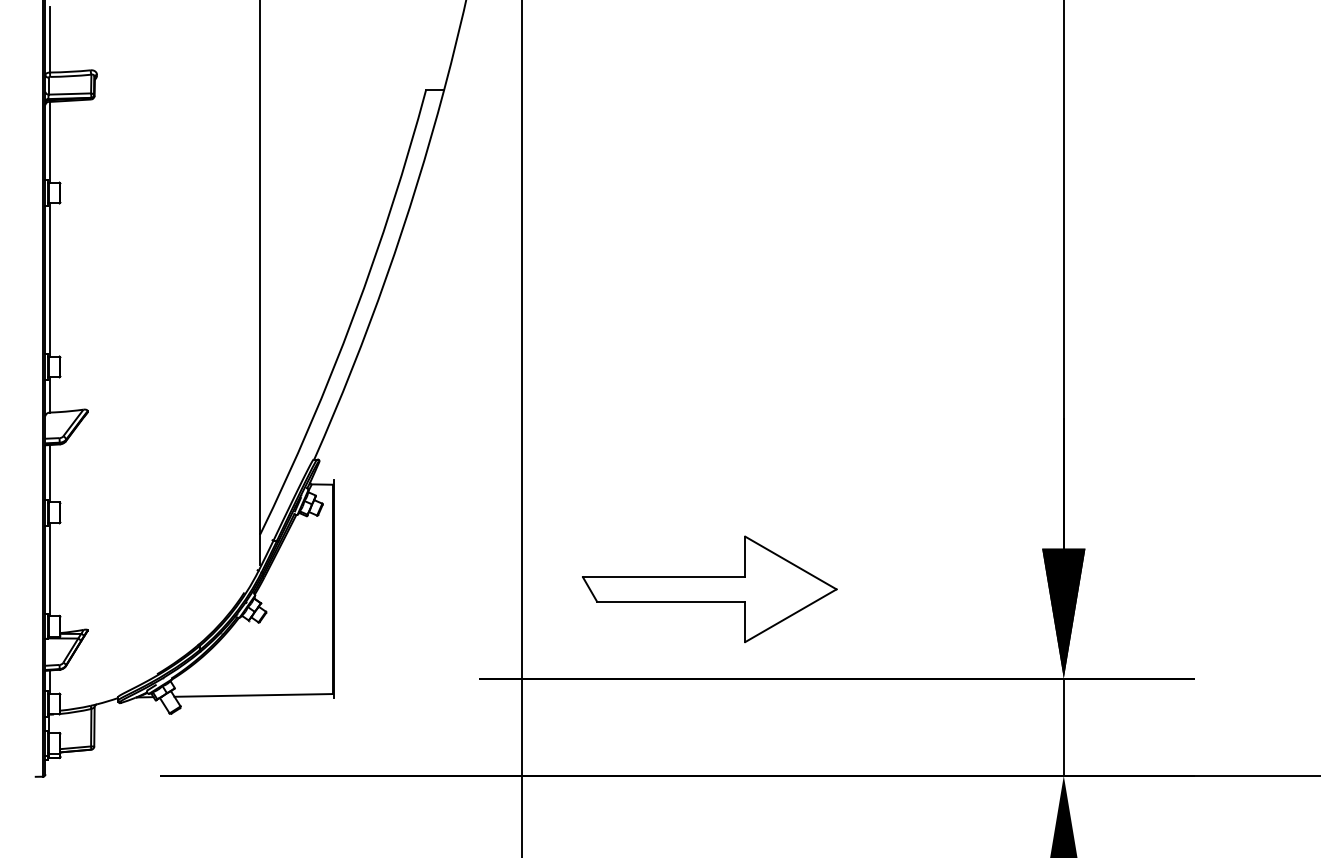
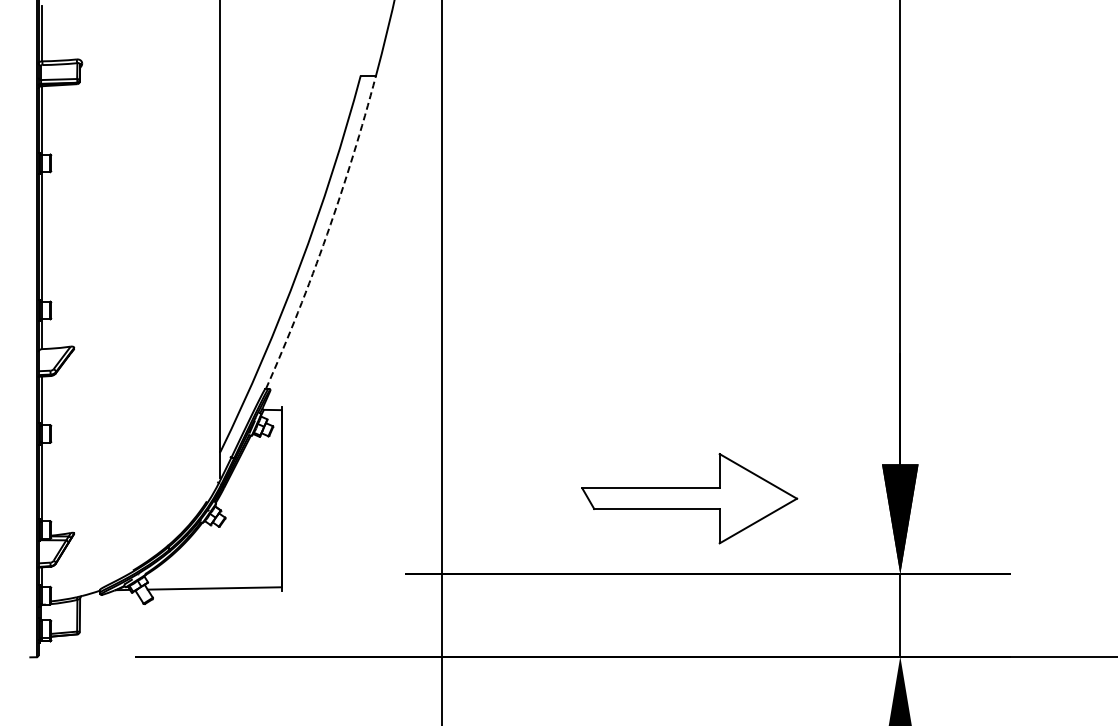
arc: (386, 277) -> (327, 234), solid -> dashed
part: (709, 589) -> (689, 498), moved

